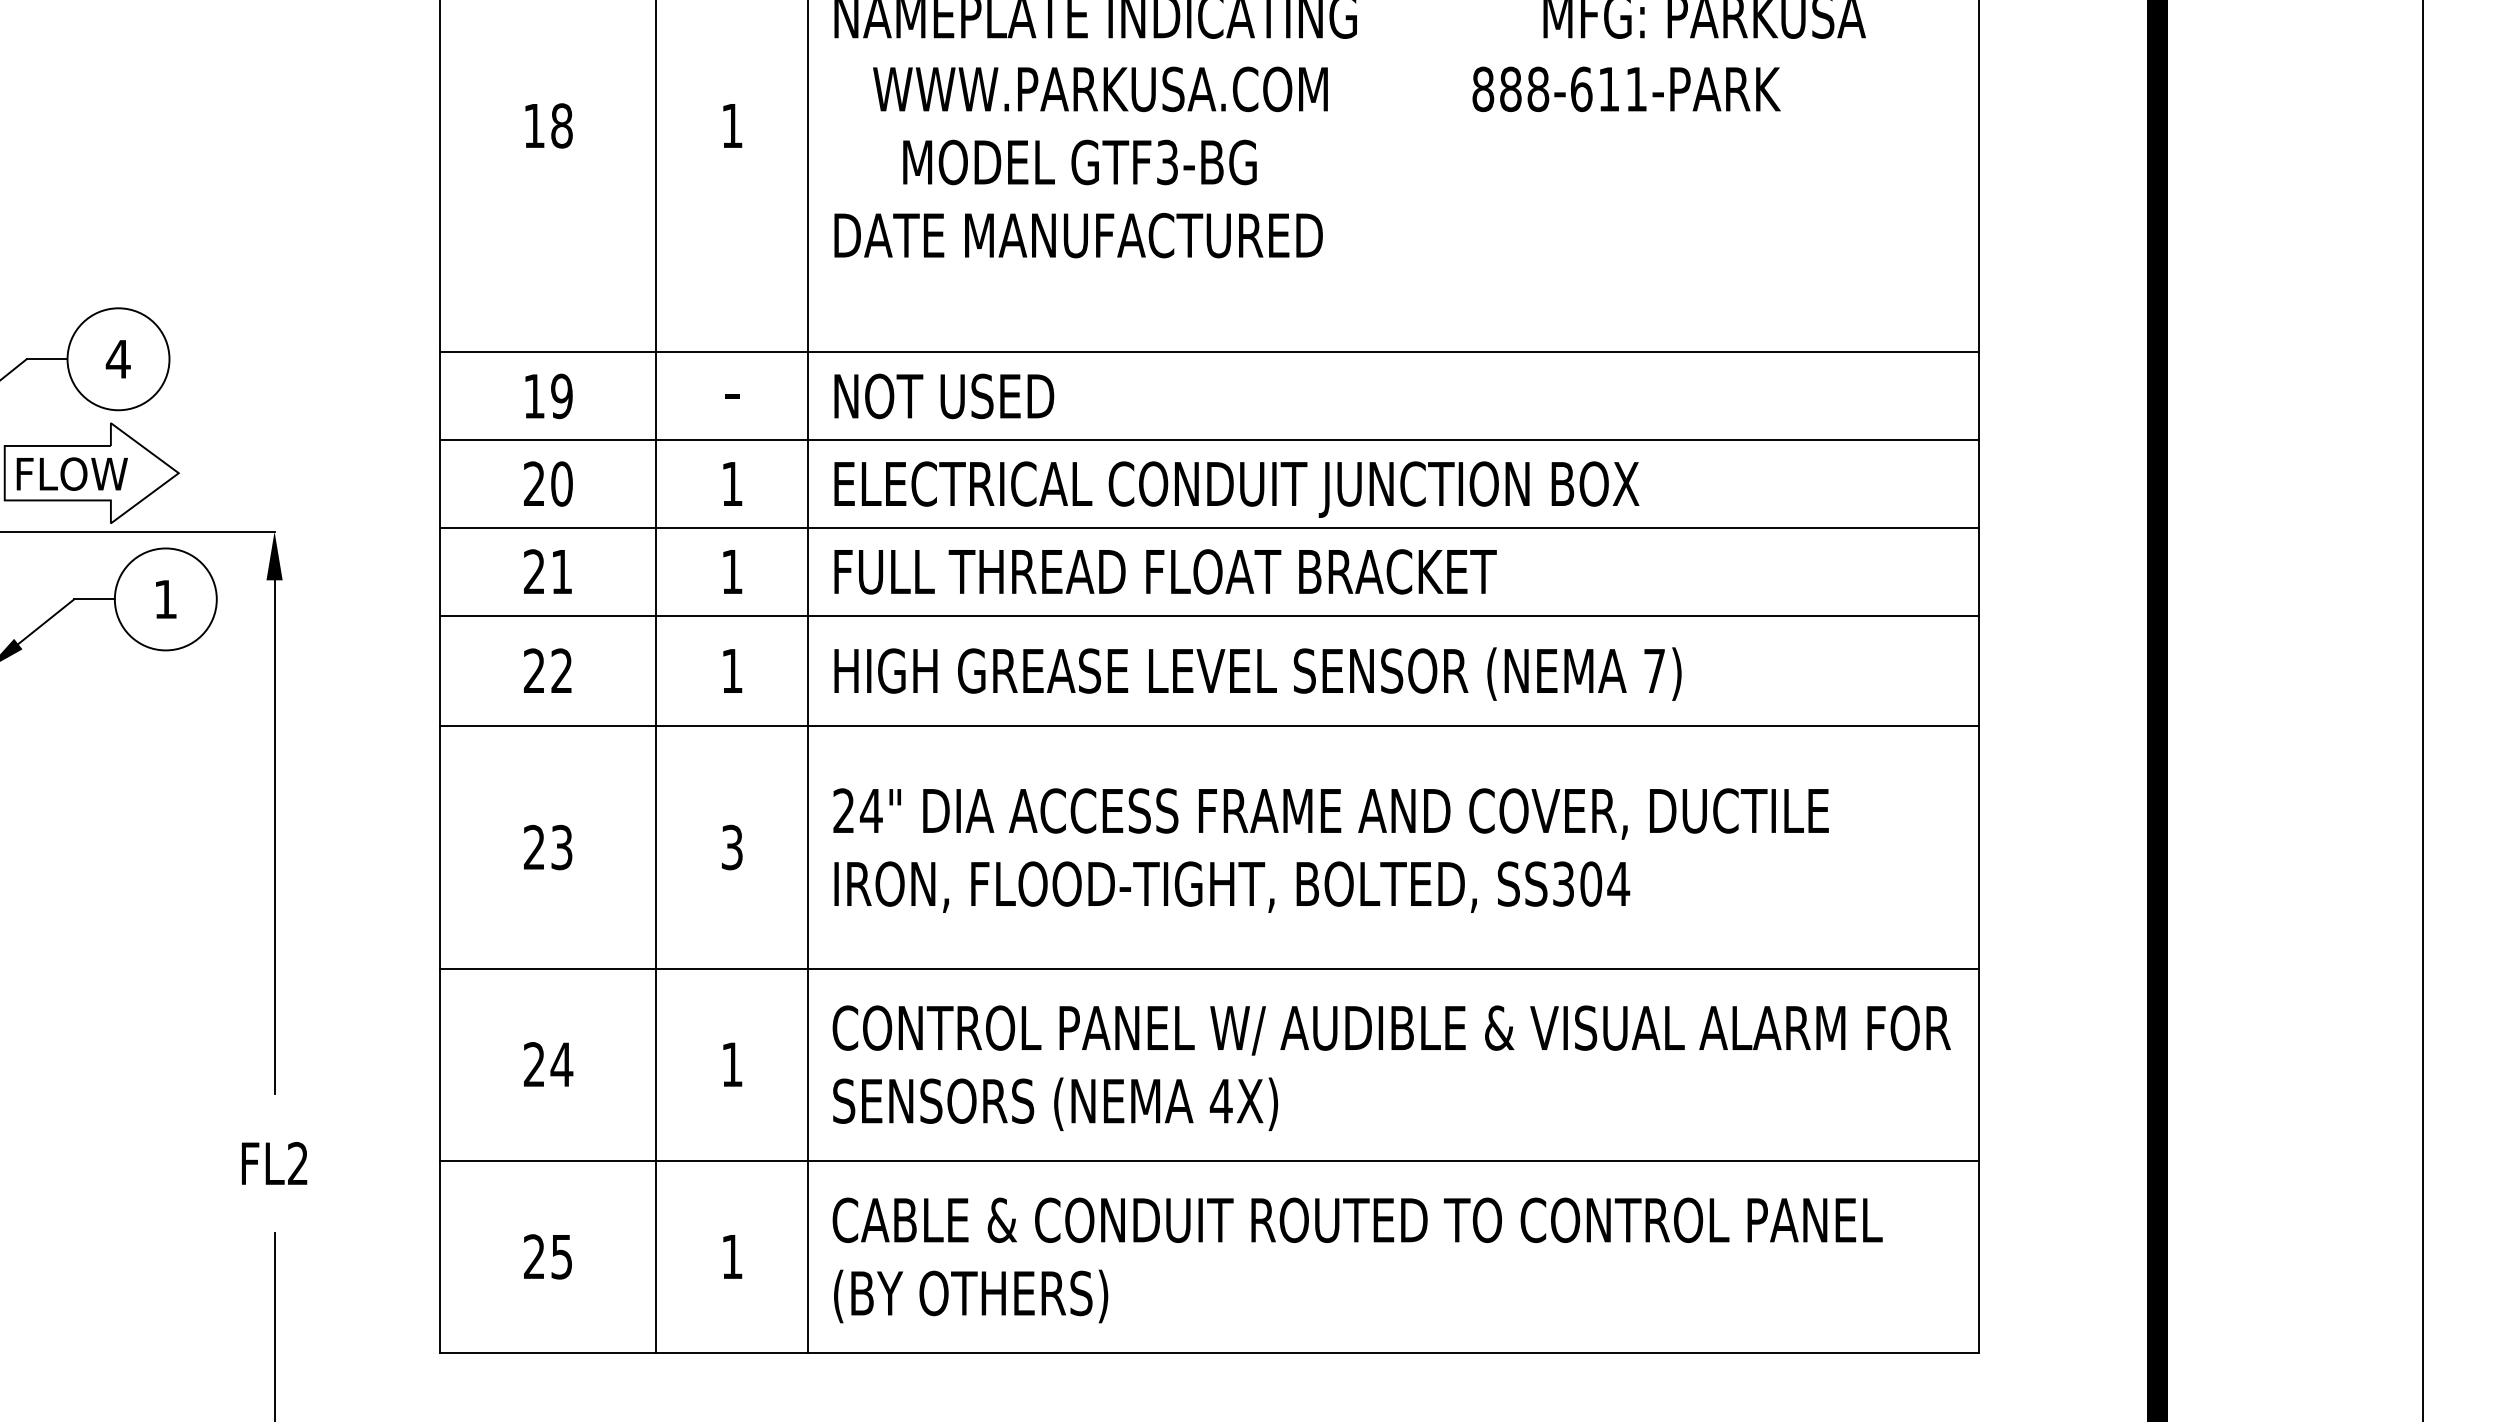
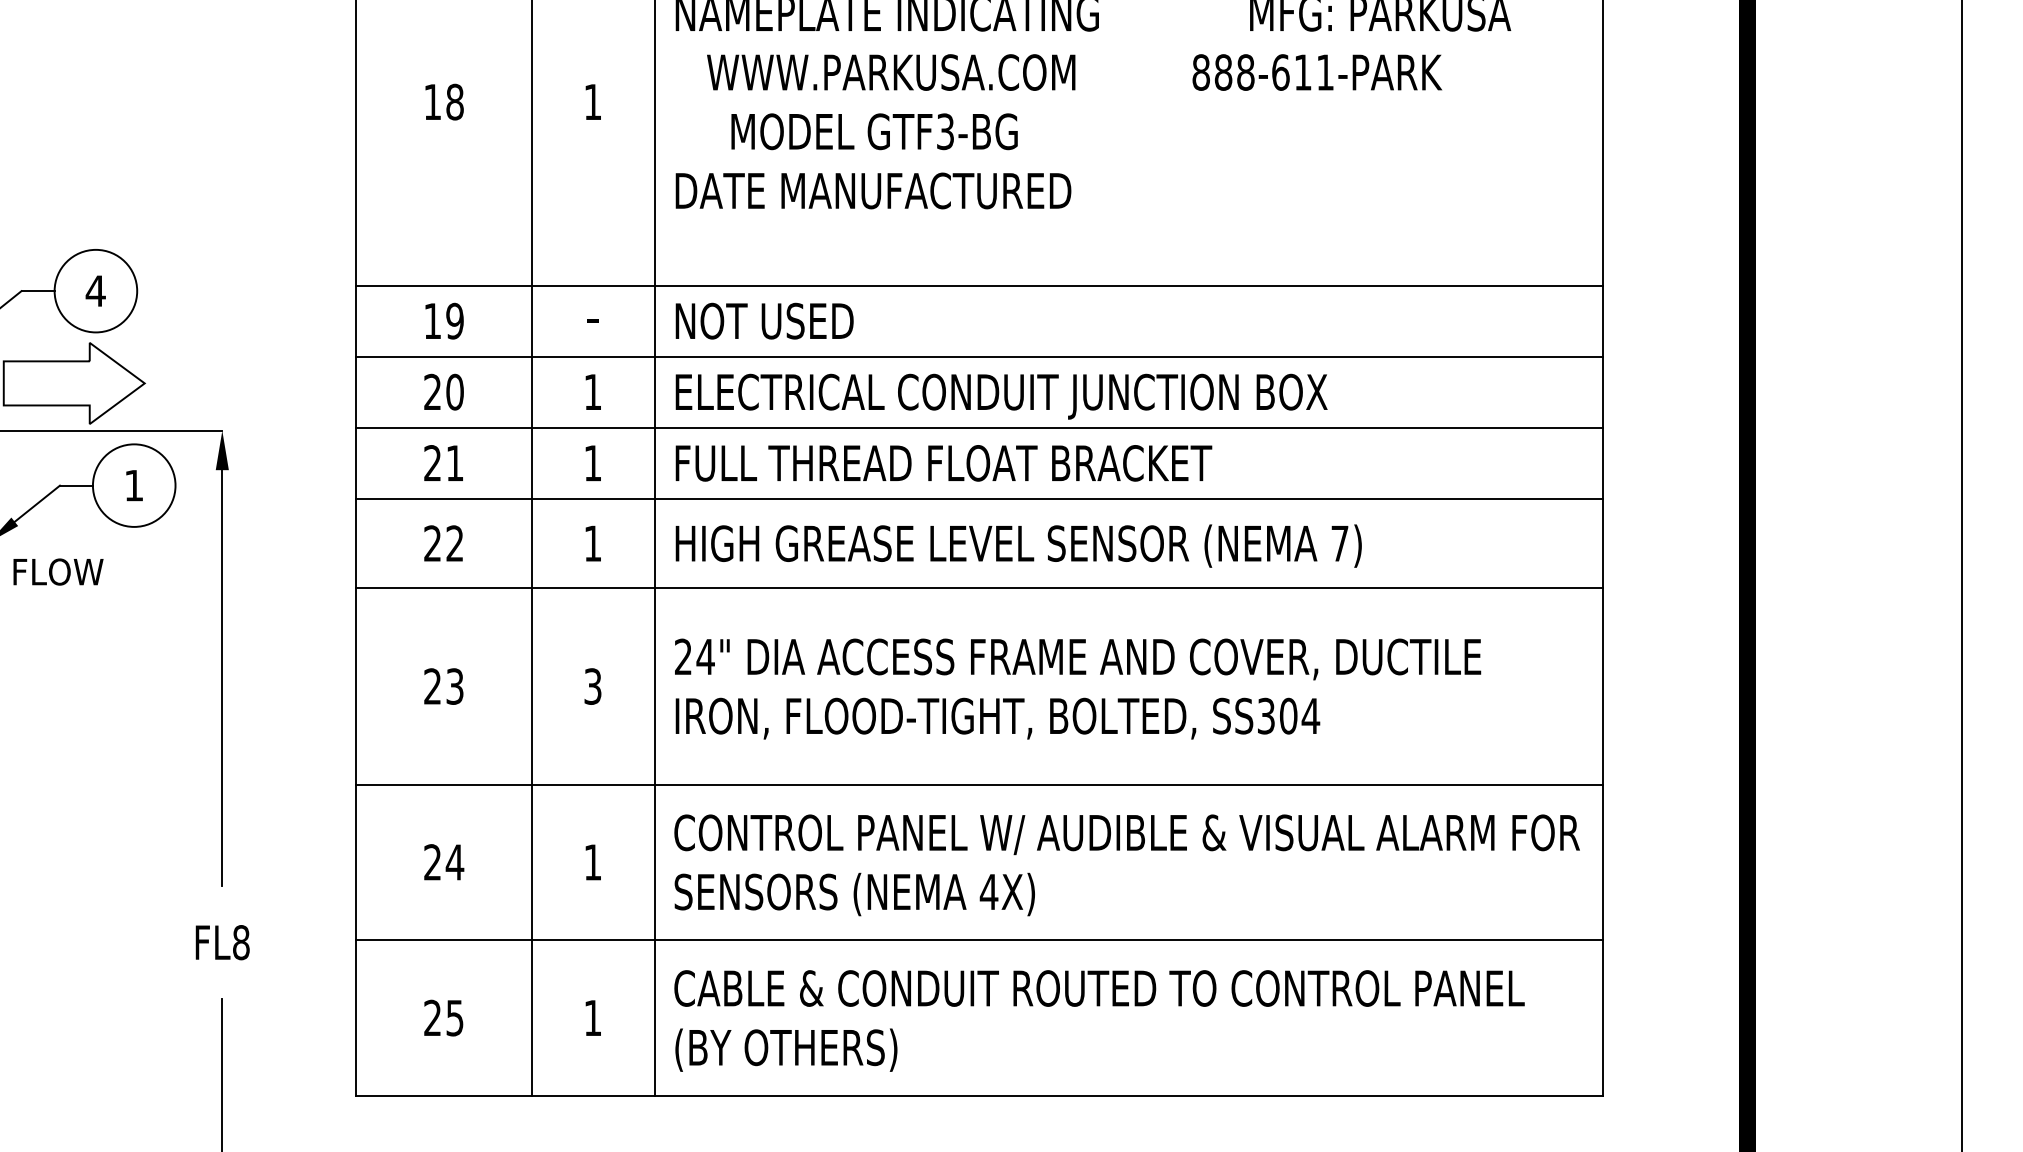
text: (71, 473) -> (57, 571), moved
text: (297, 1163) -> (240, 942), FL2 -> FL8

